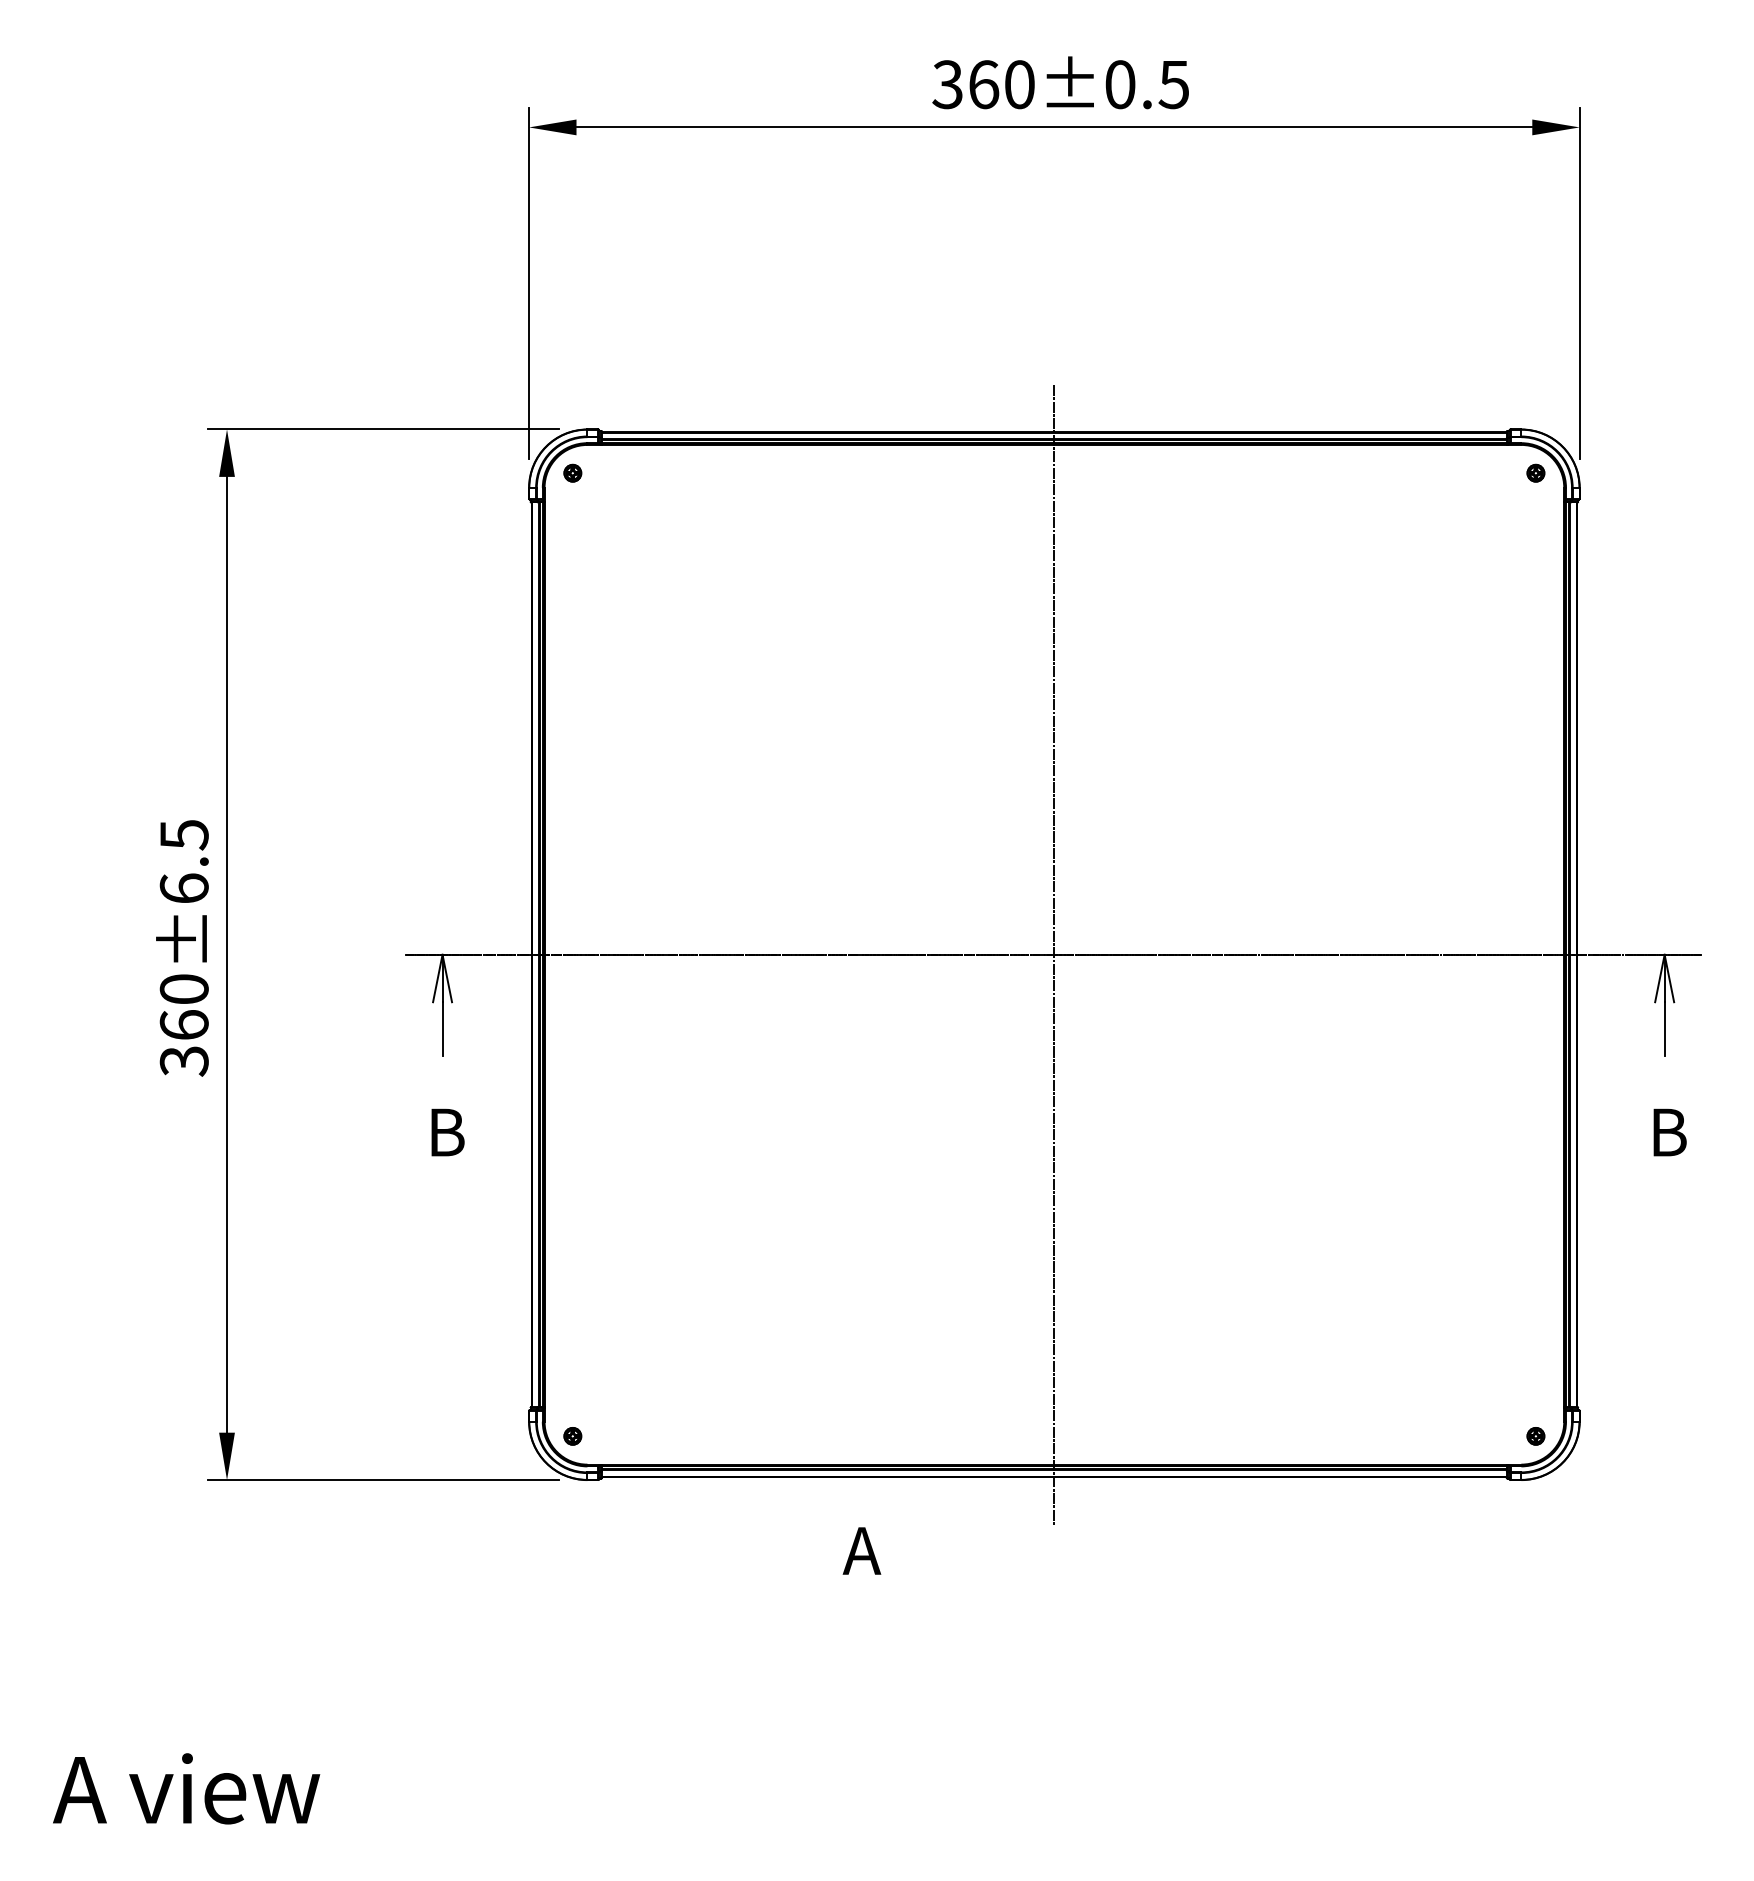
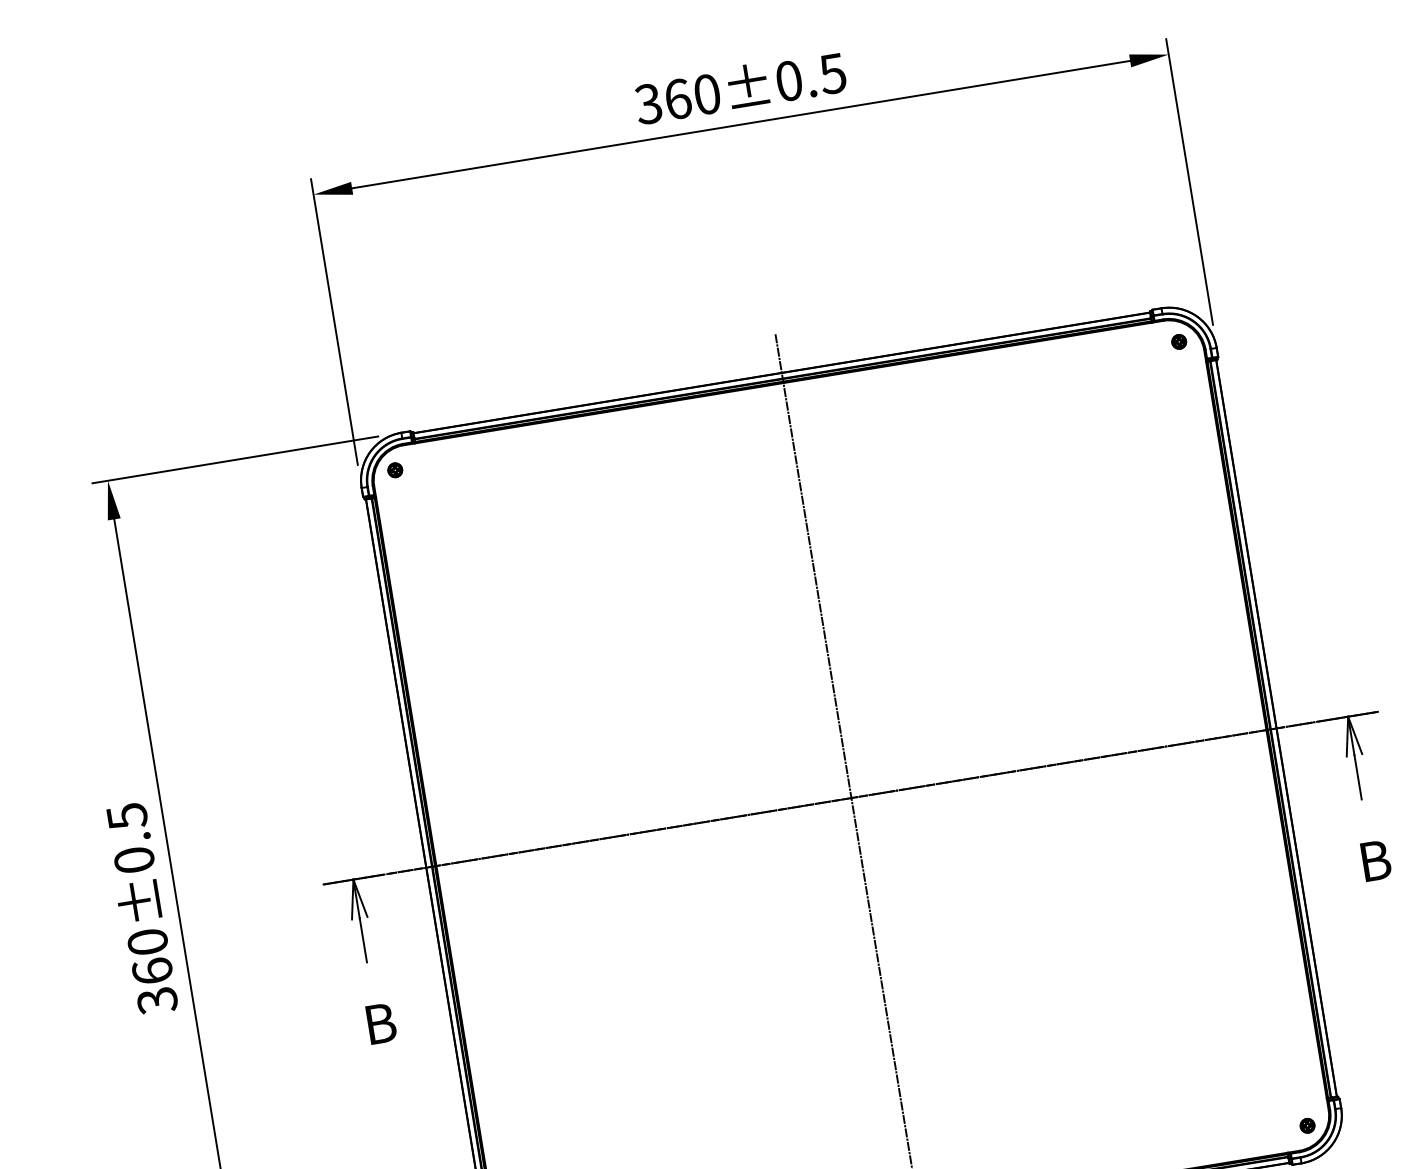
text: (183, 888) -> (133, 860), 360±6.5 -> 360±0.5

